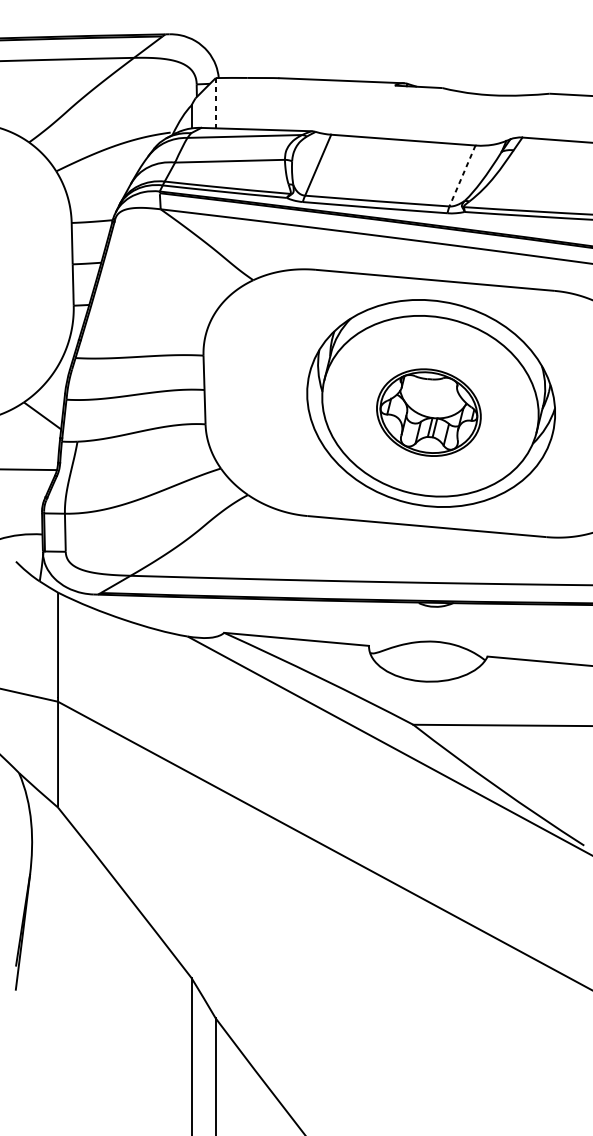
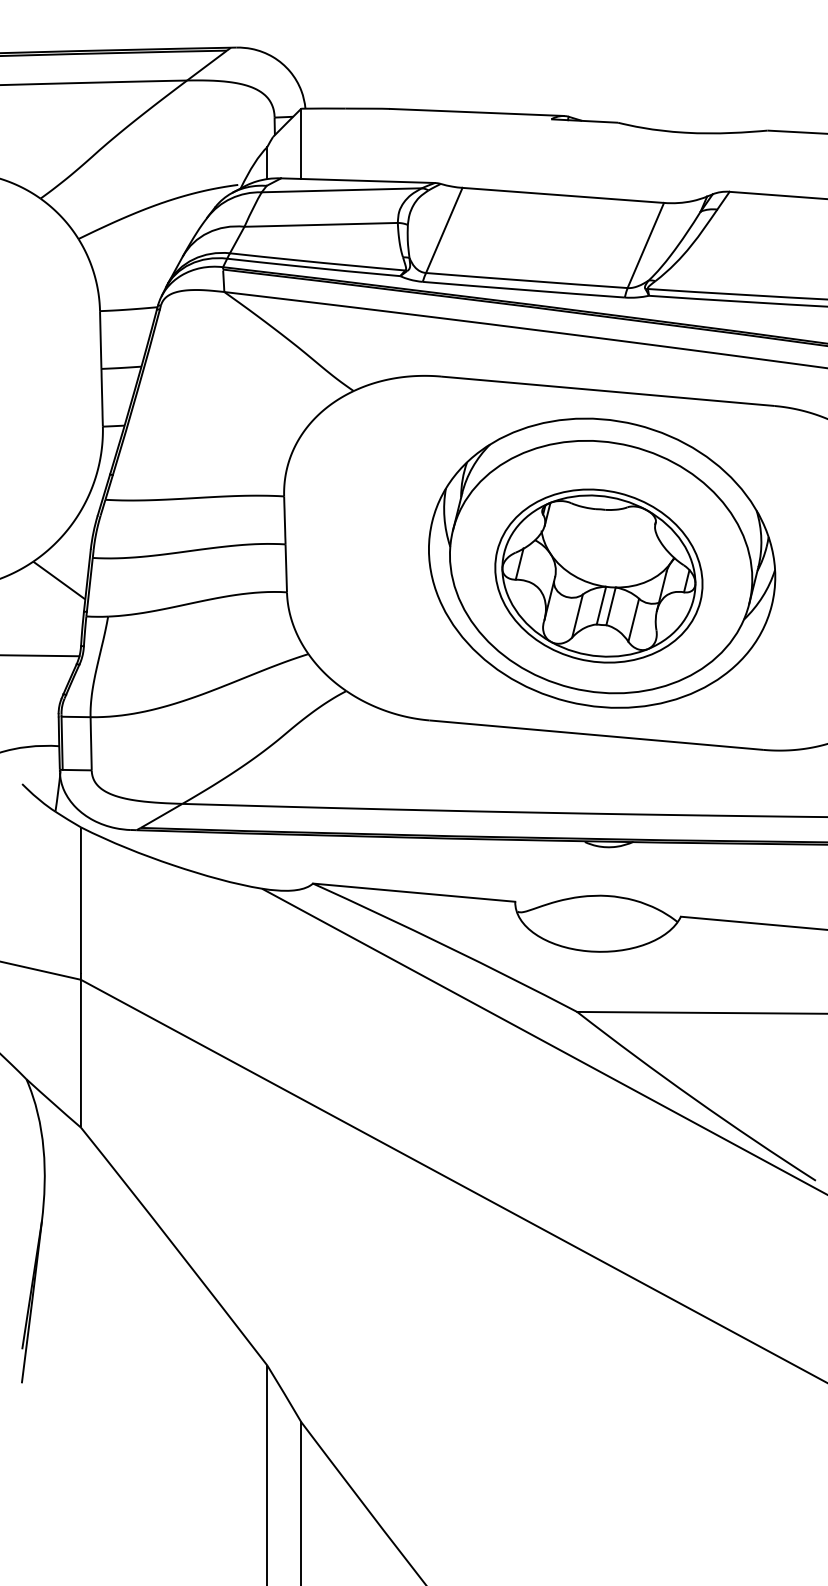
line: (215, 103) -> (301, 144), dashed -> solid
line: (462, 175) -> (645, 245), dashed -> solid
part: (428, 412) -> (598, 575), size x1.43

